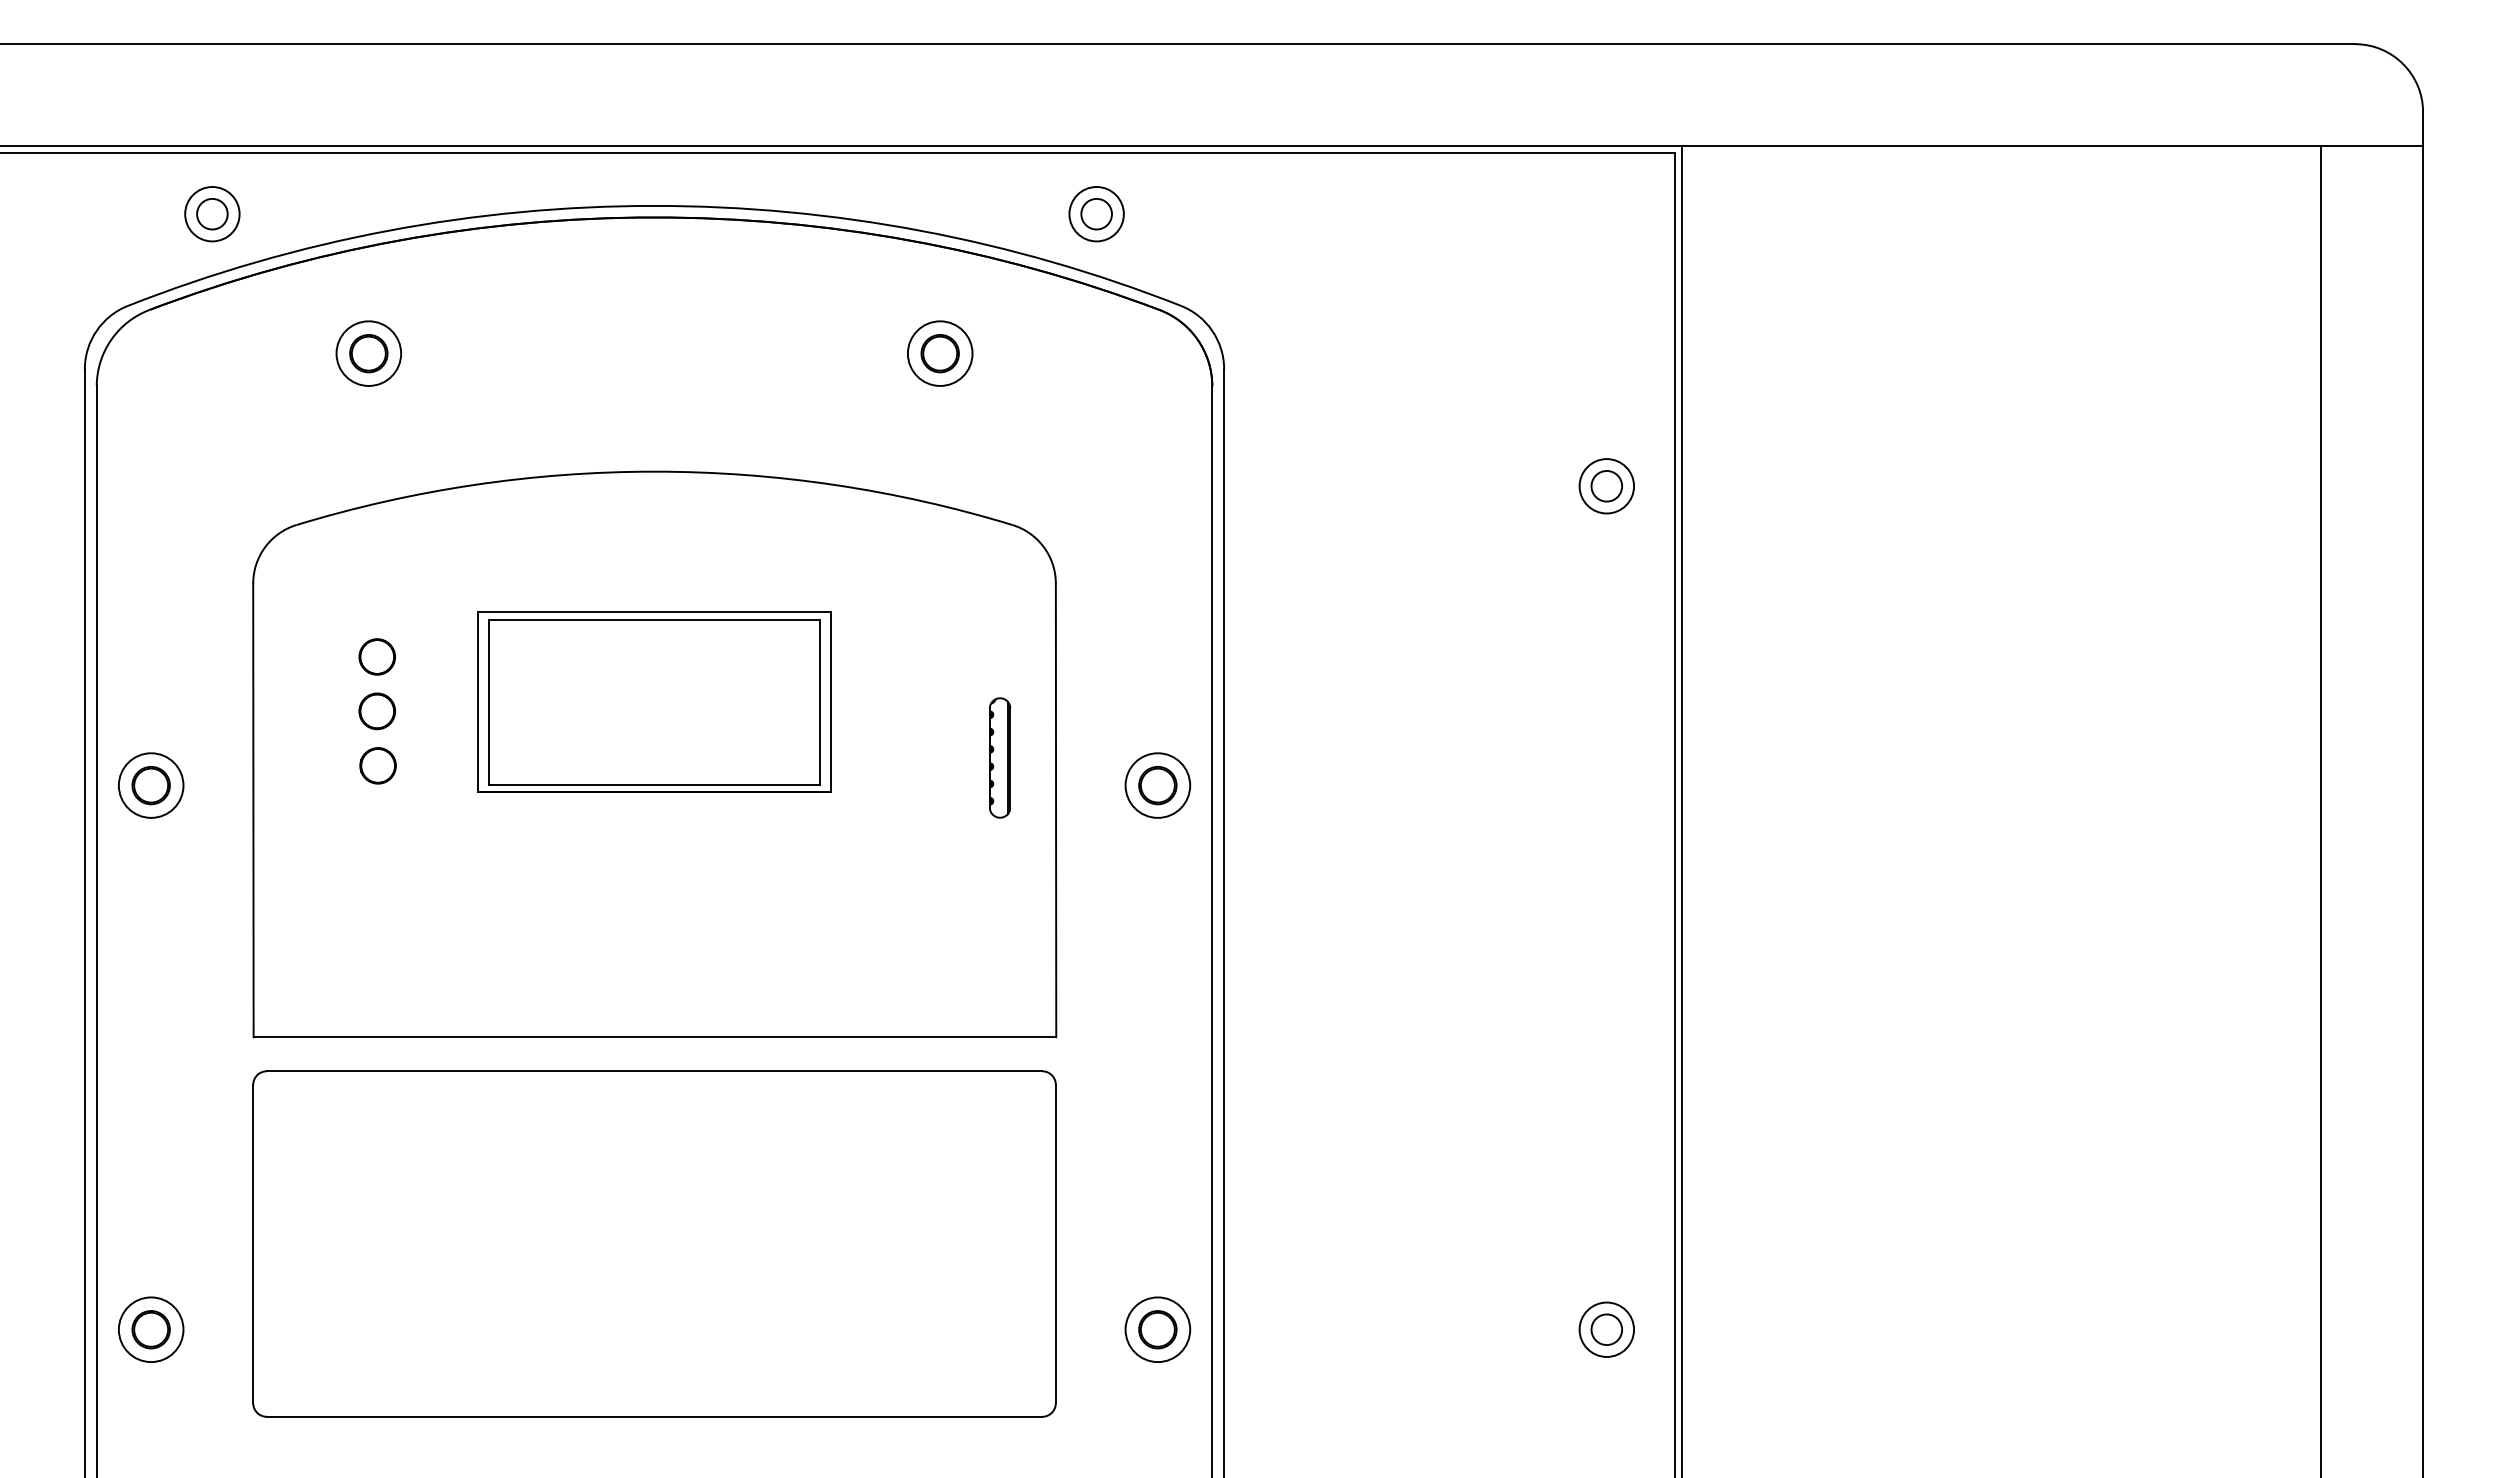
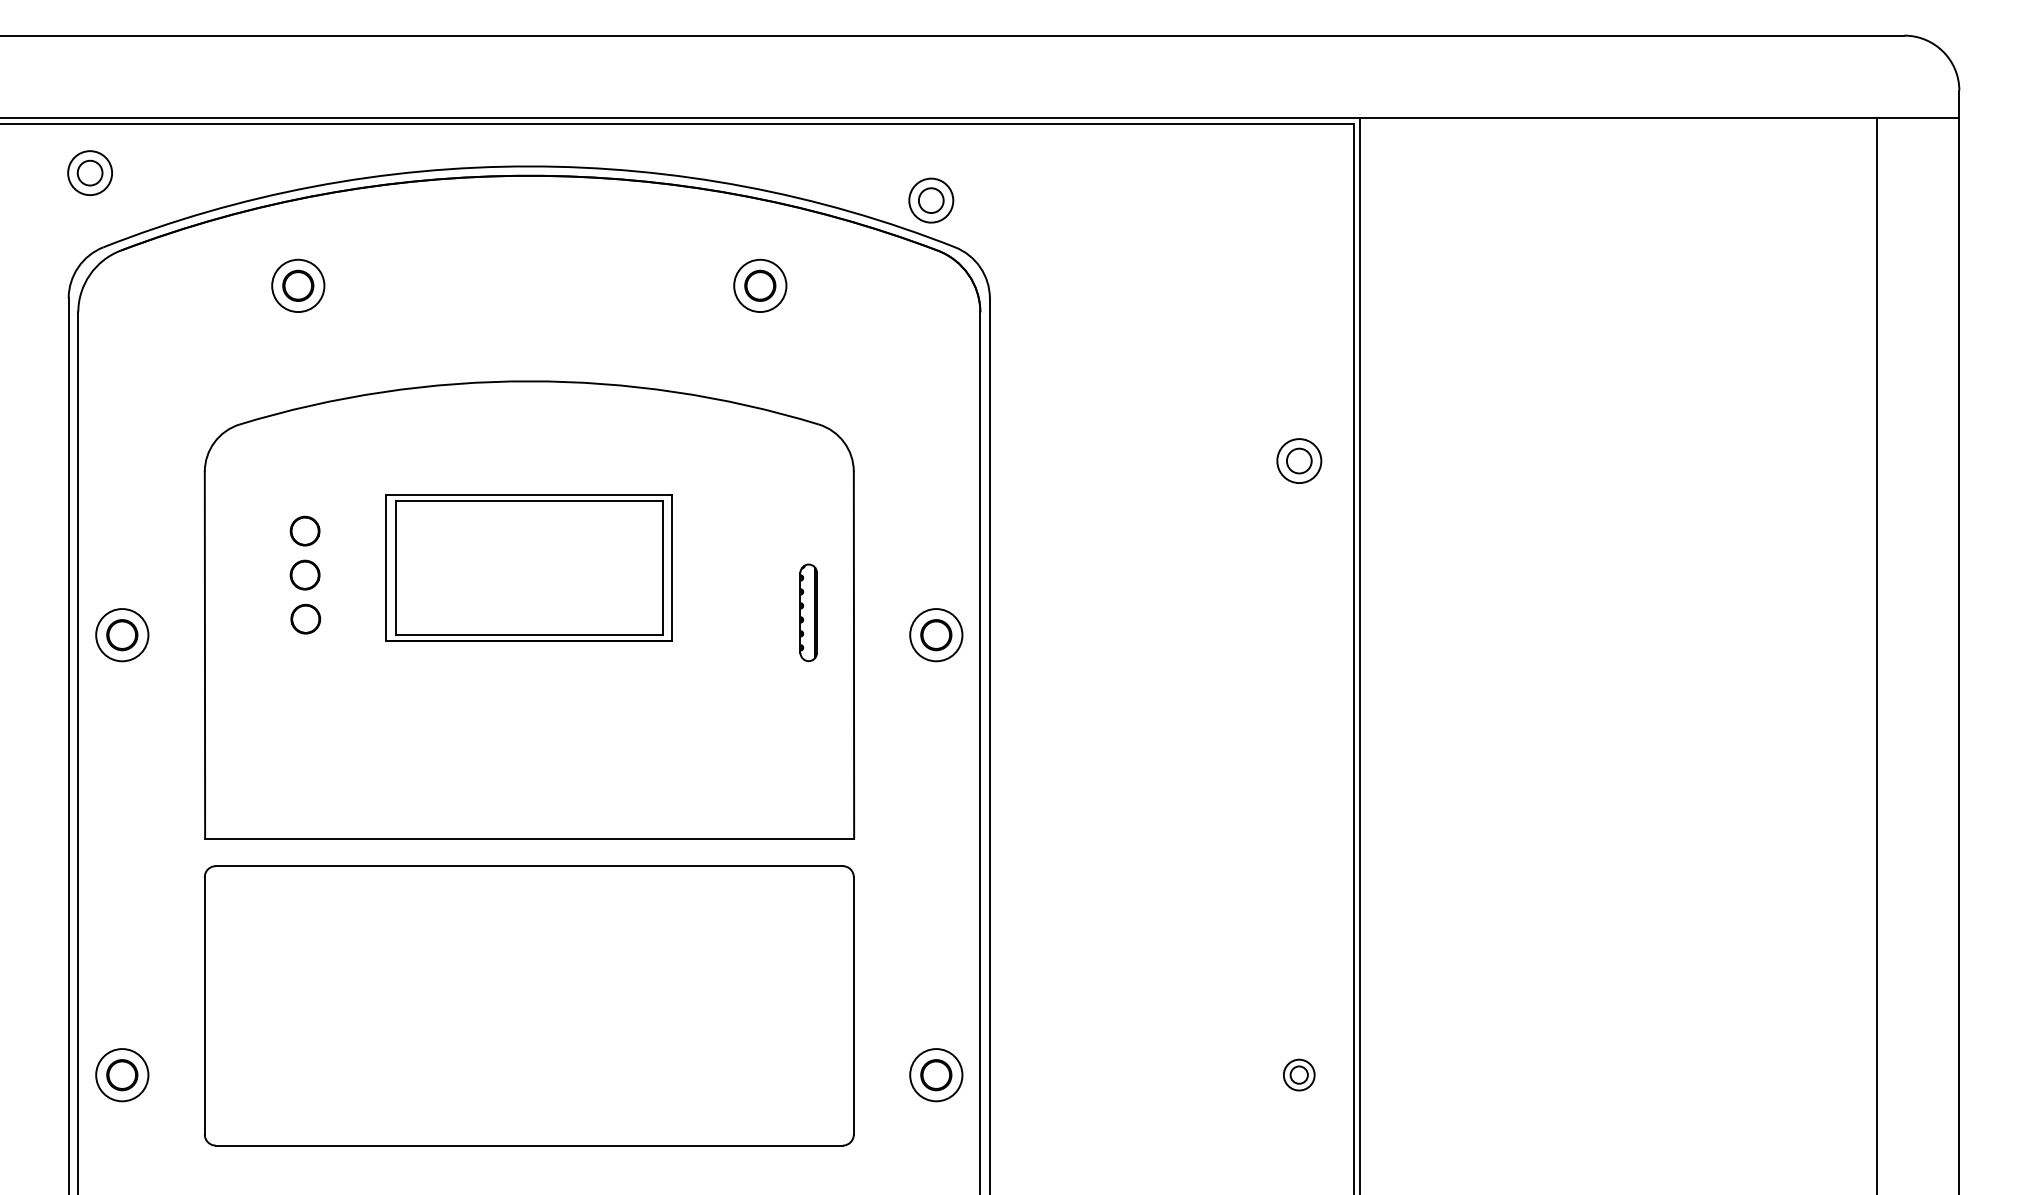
part: (212, 214) -> (90, 173), moved
part: (1096, 214) -> (931, 200), moved
part: (1606, 486) -> (1299, 461), moved
part: (1606, 1329) -> (1299, 1074), size x0.7

